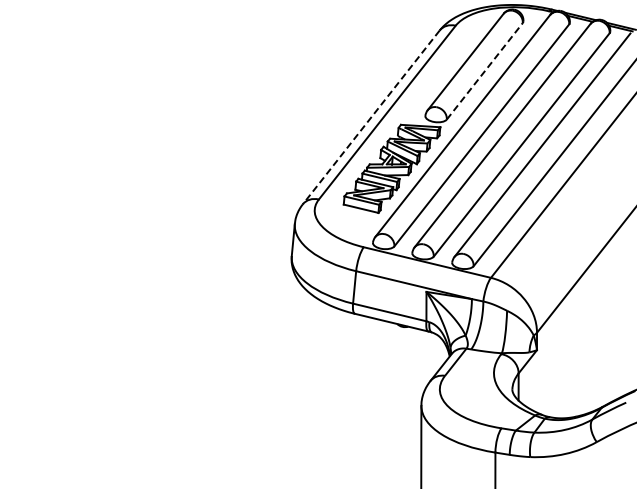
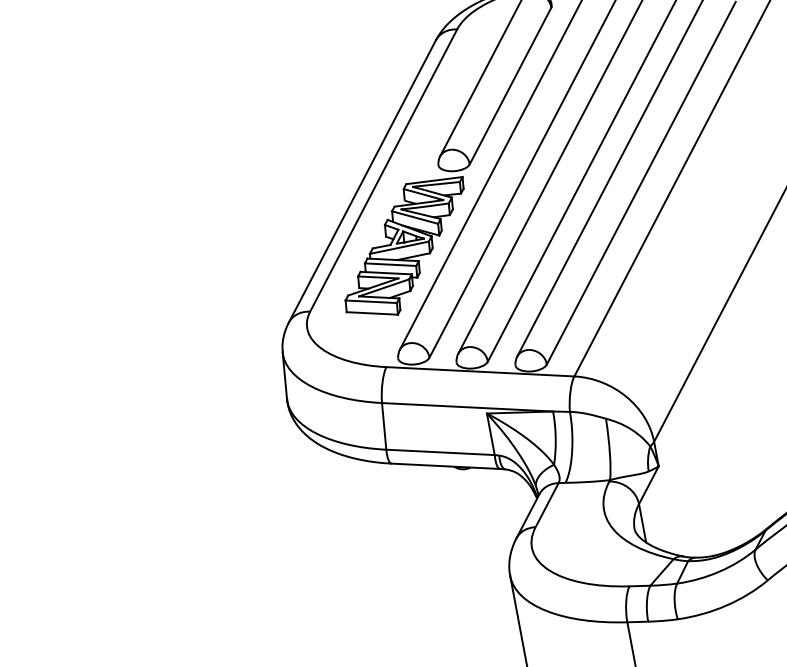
line: (485, 70) -> (511, 84), dashed -> solid
line: (371, 117) -> (362, 181), dashed -> solid

